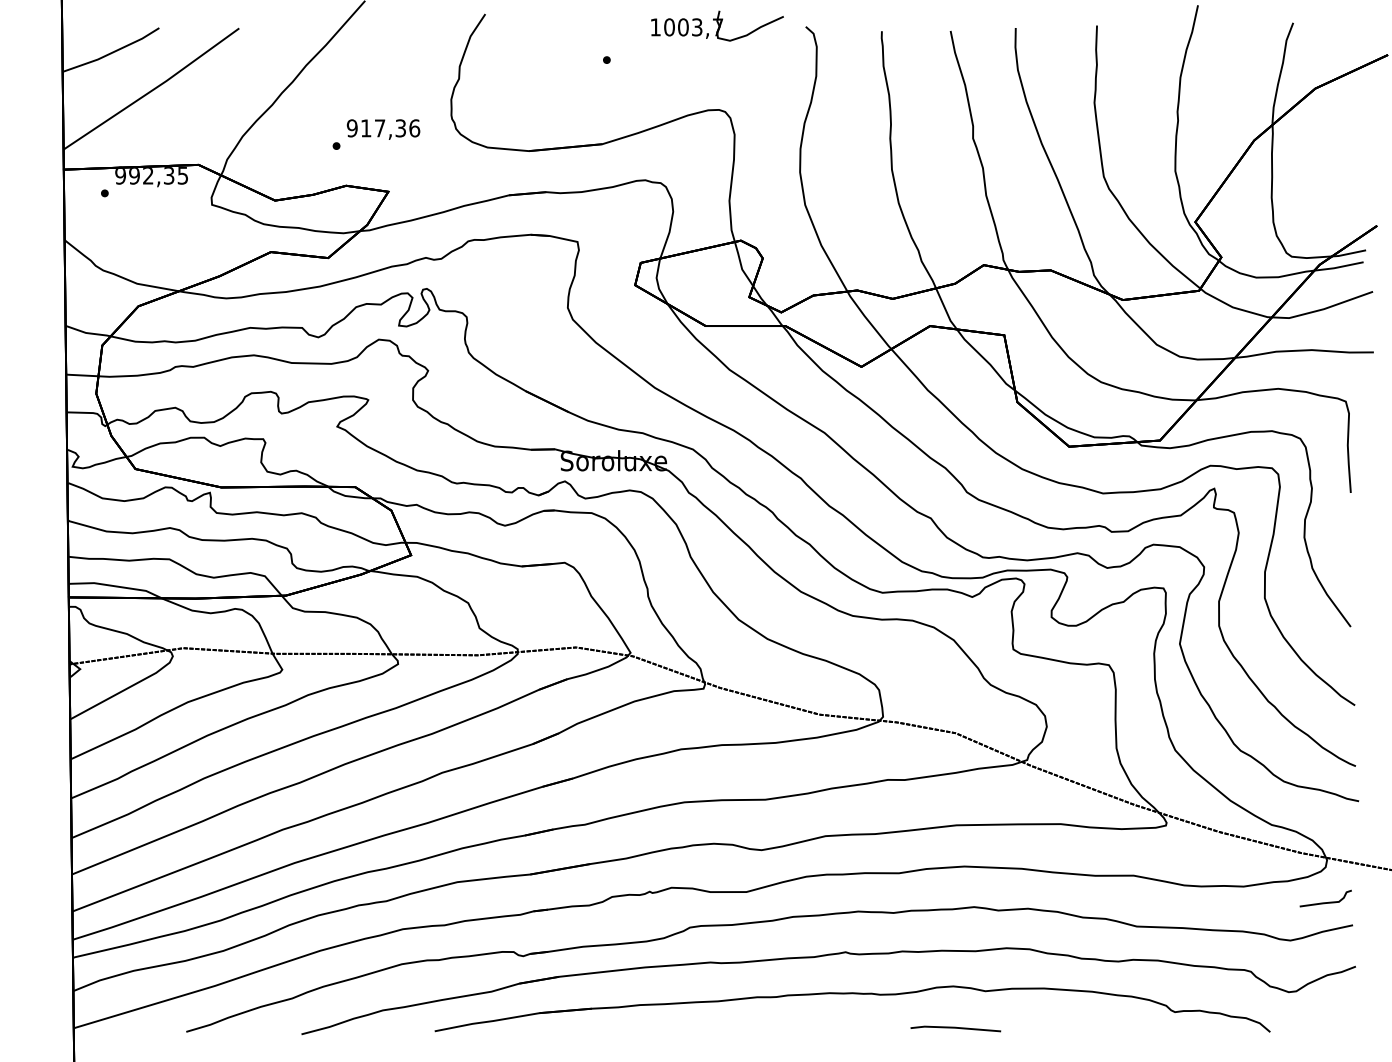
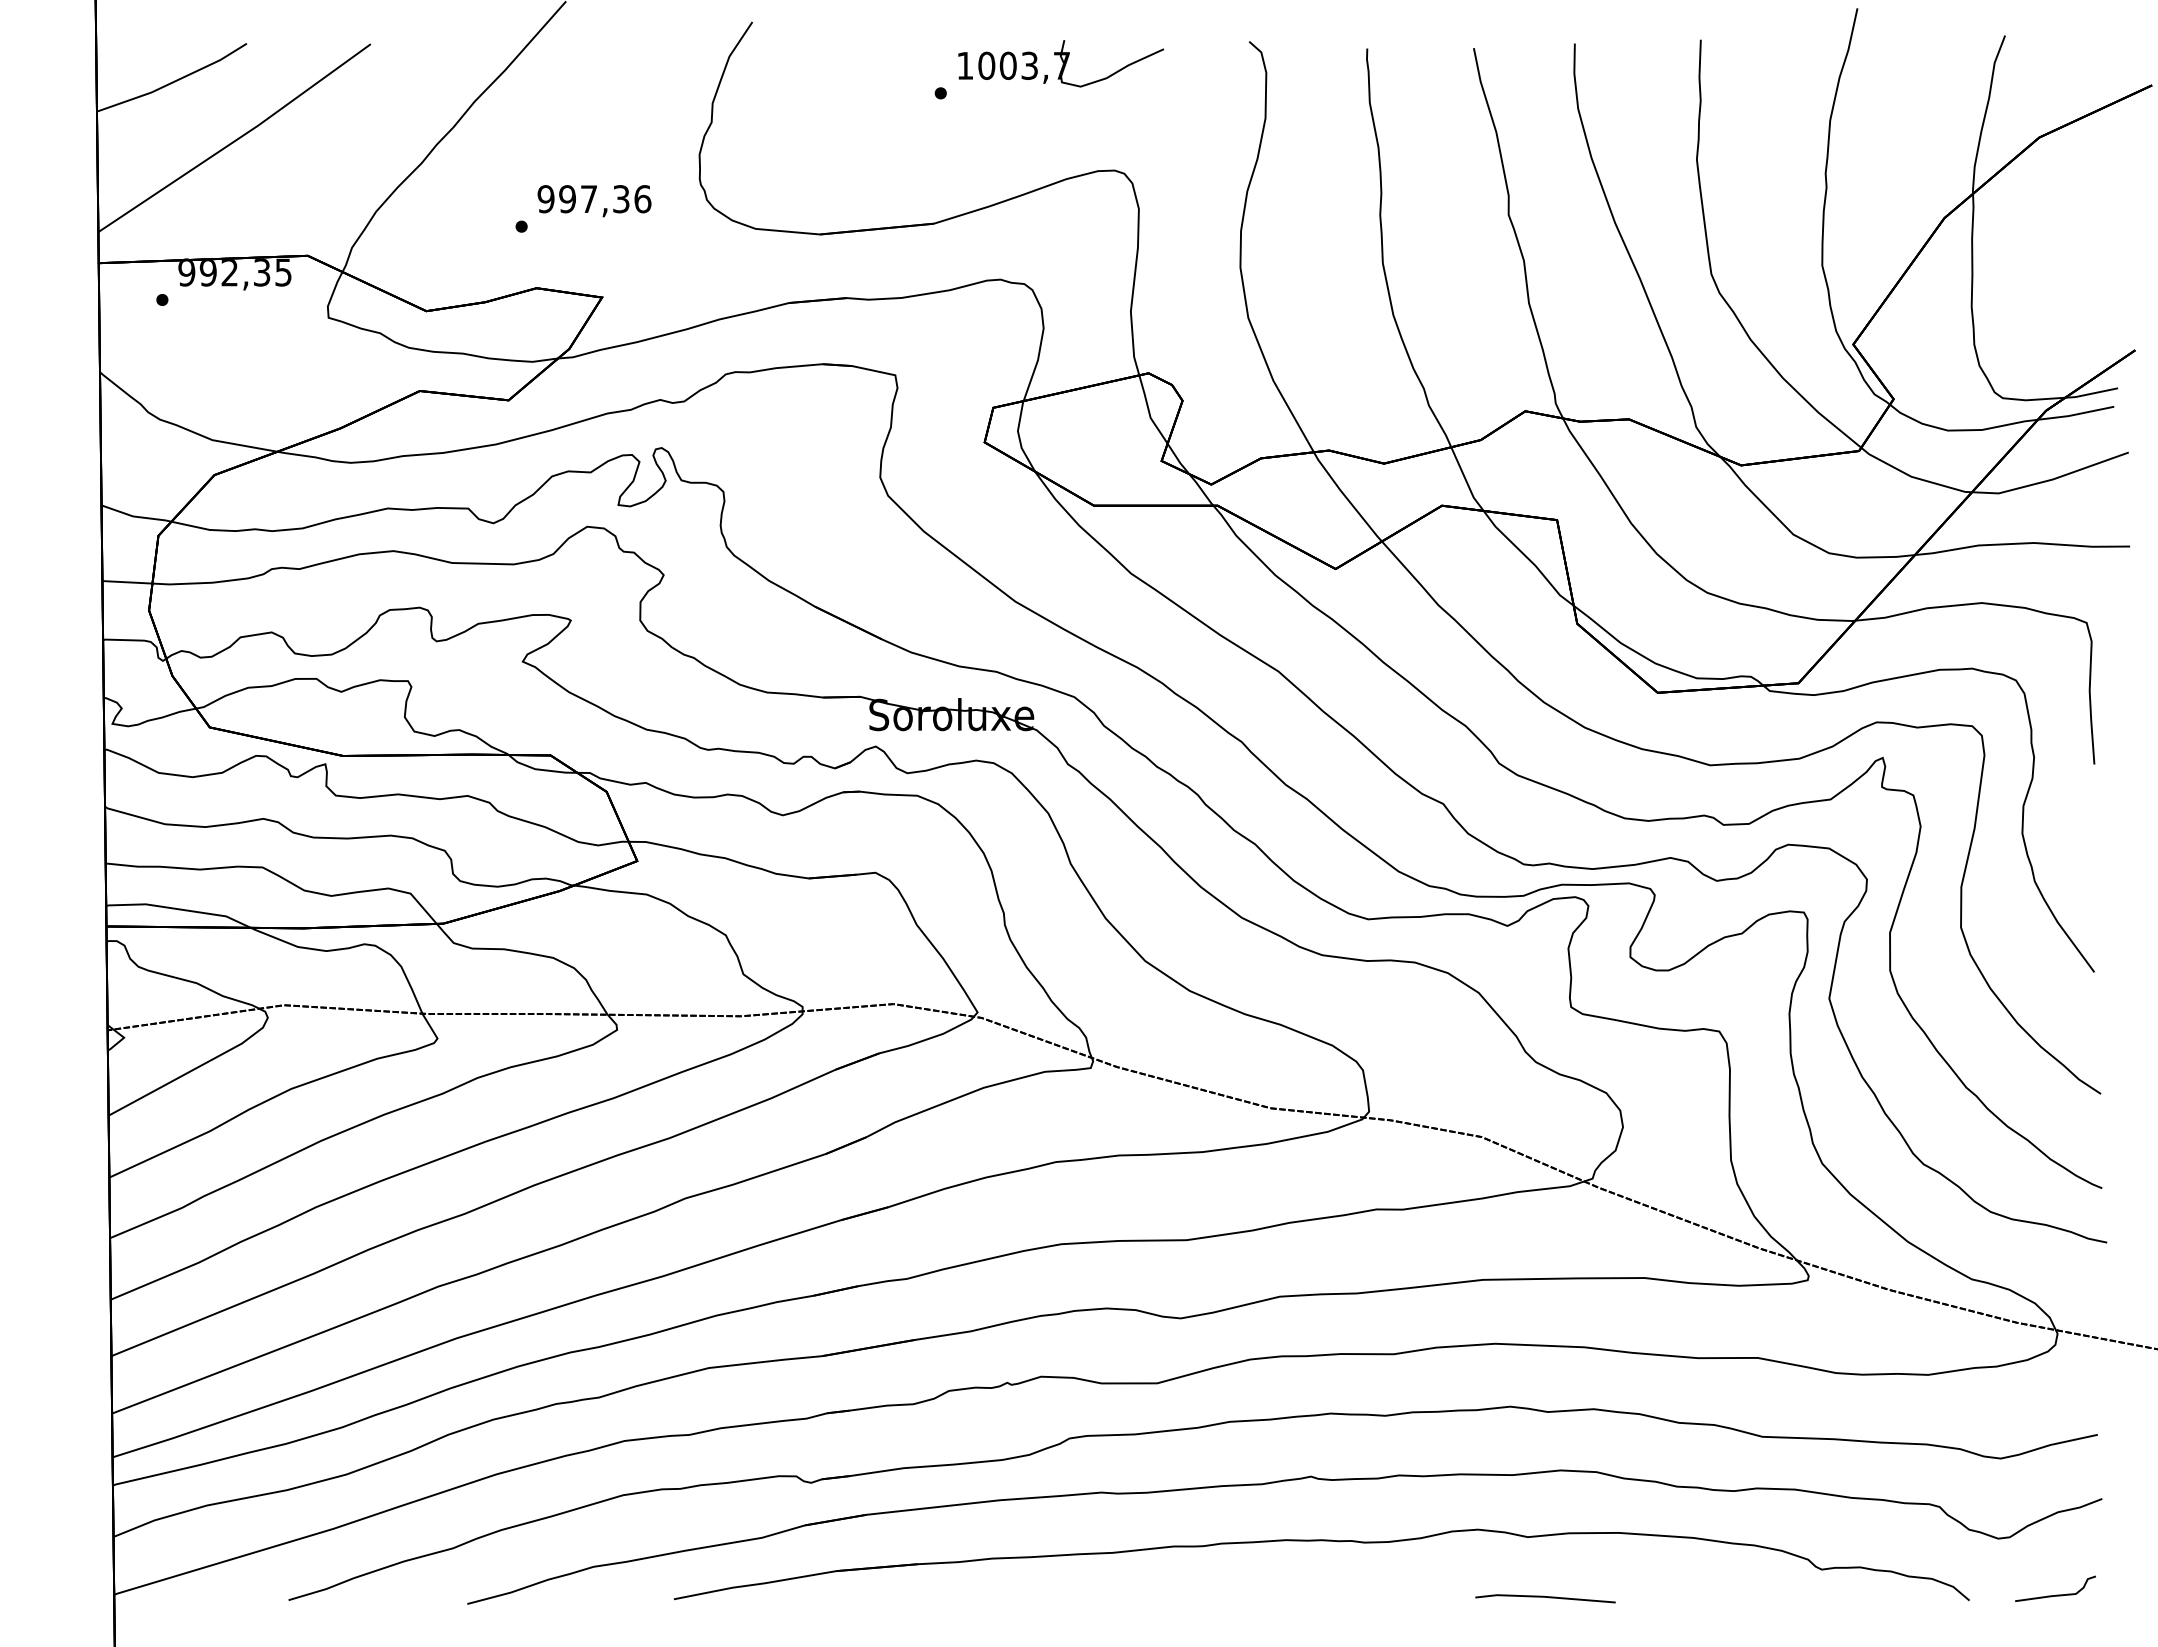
part: (717, 25) -> (1061, 62), moved
text: (365, 128) -> (566, 199), 917,36 -> 997,36
curve: (1325, 902) -> (2055, 1594), moved
line: (955, 1028) -> (1544, 1598), moved

